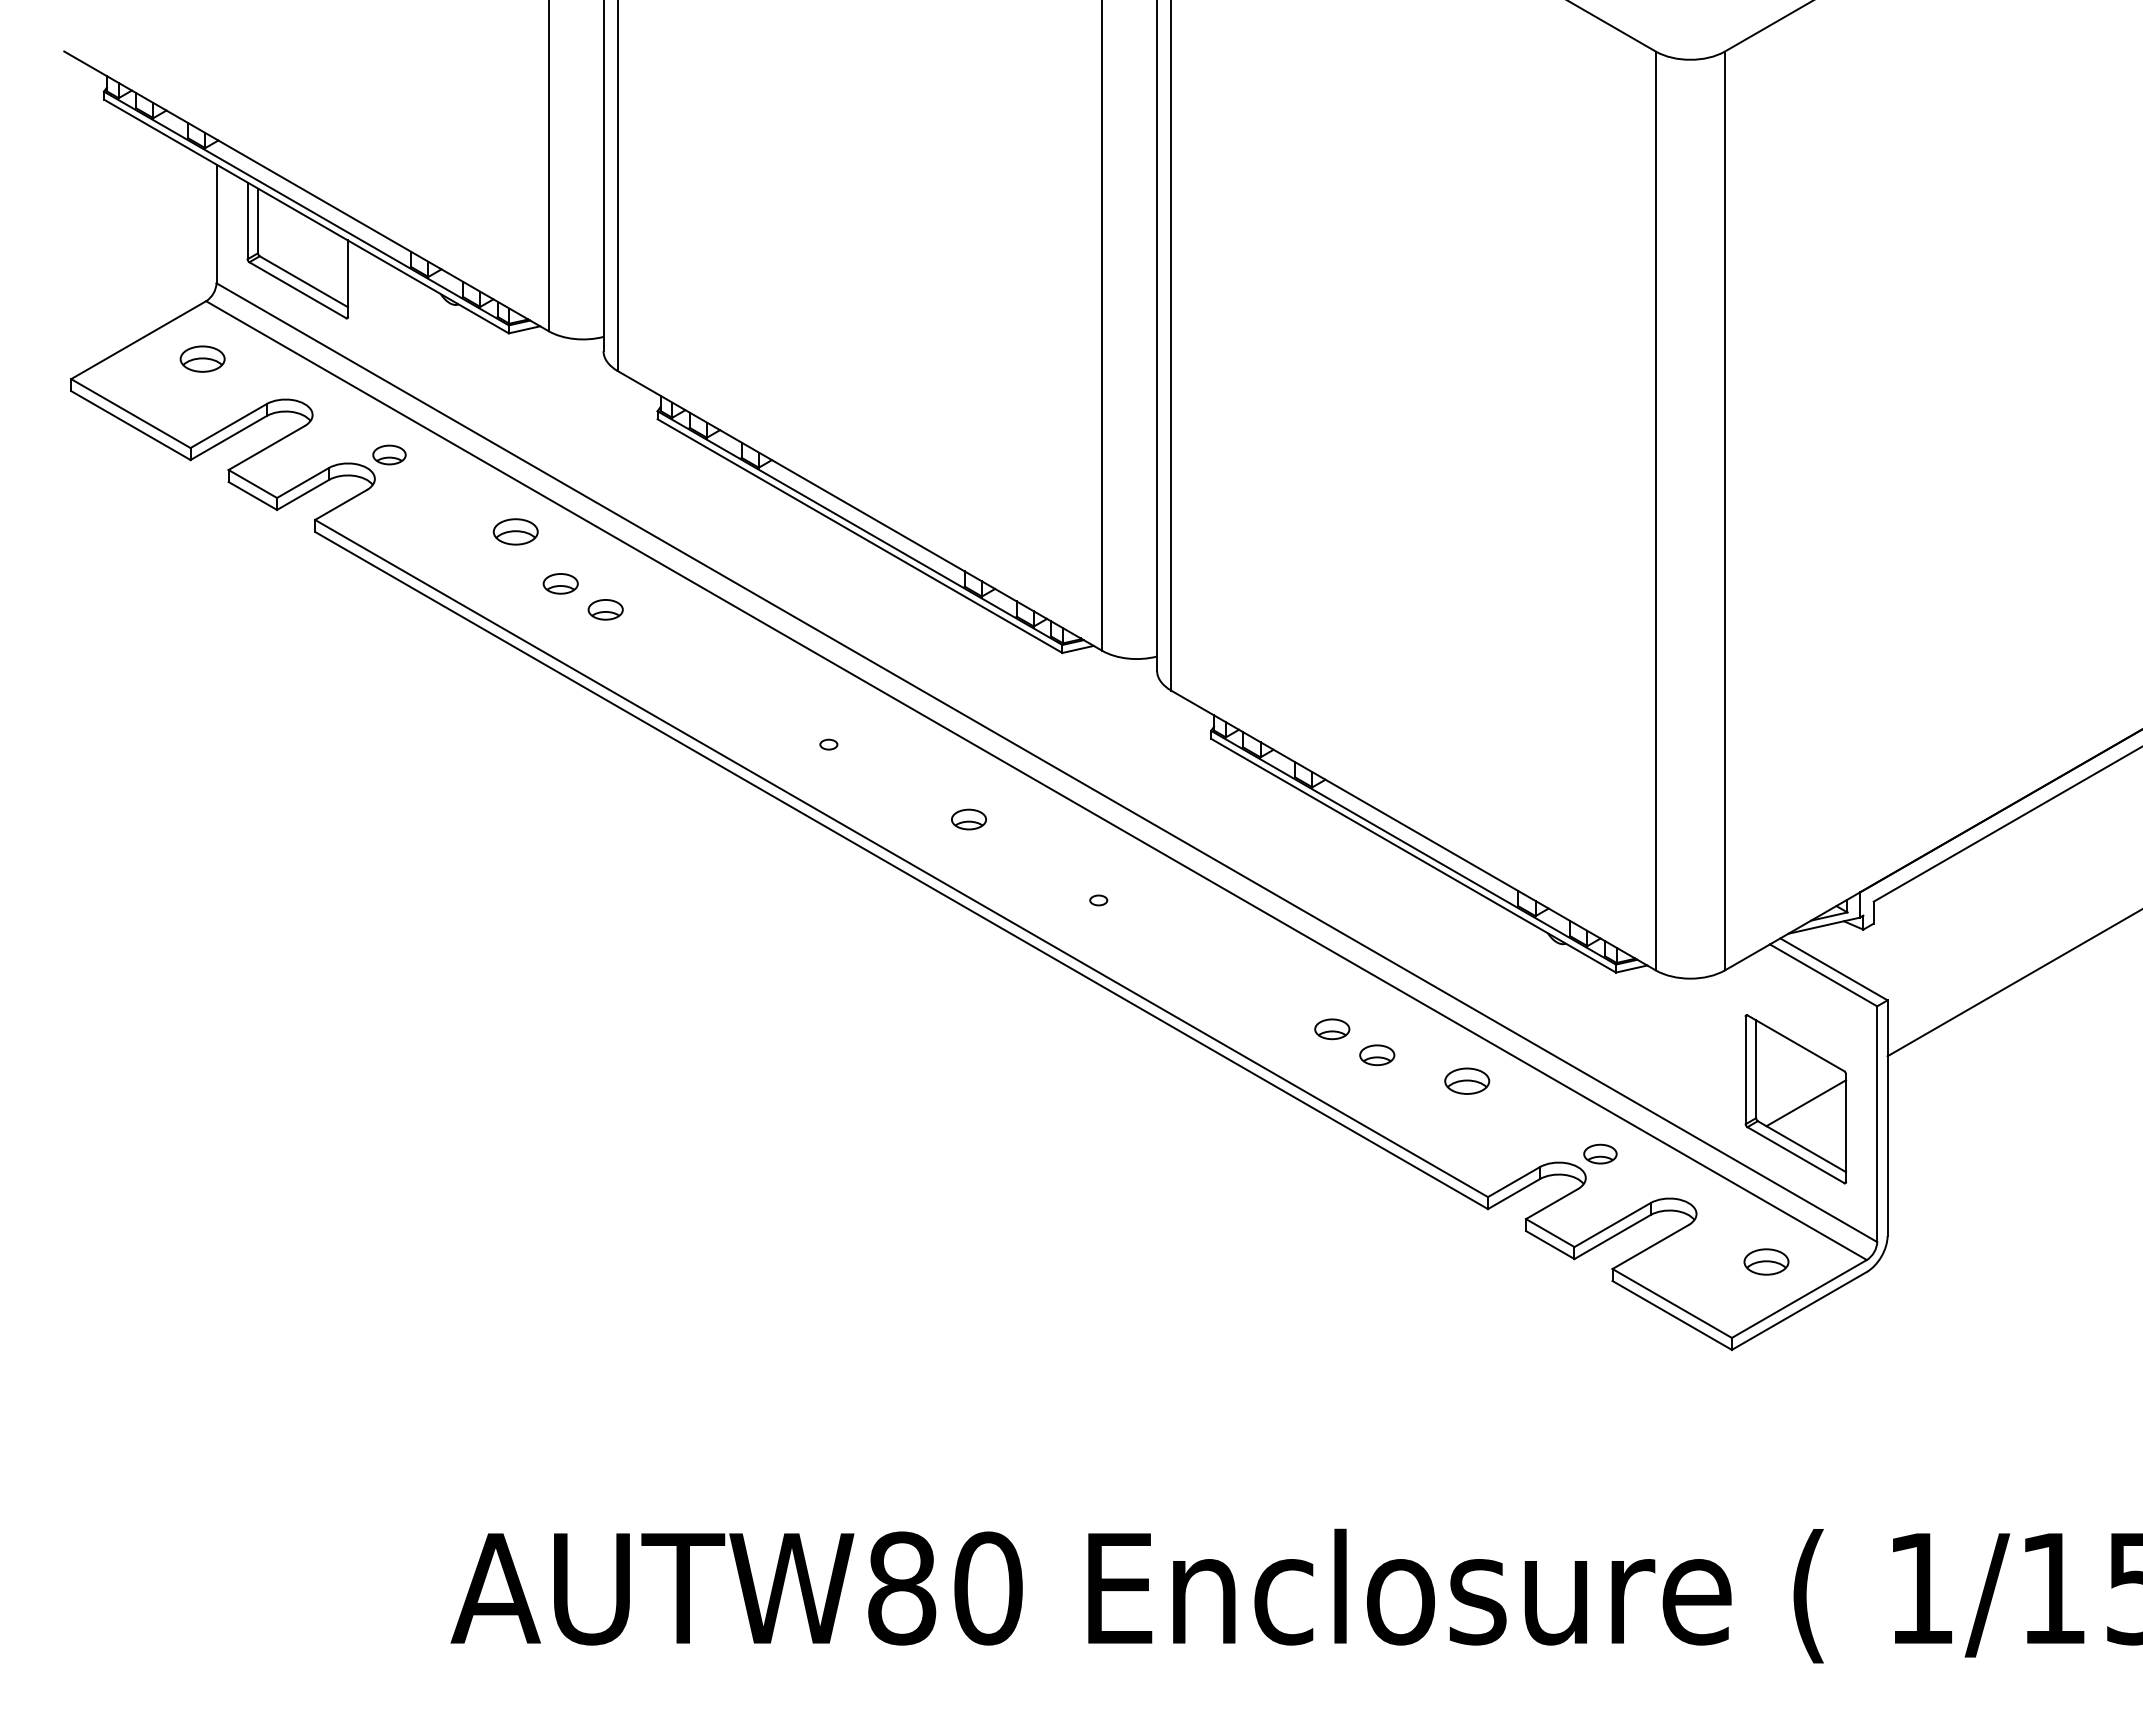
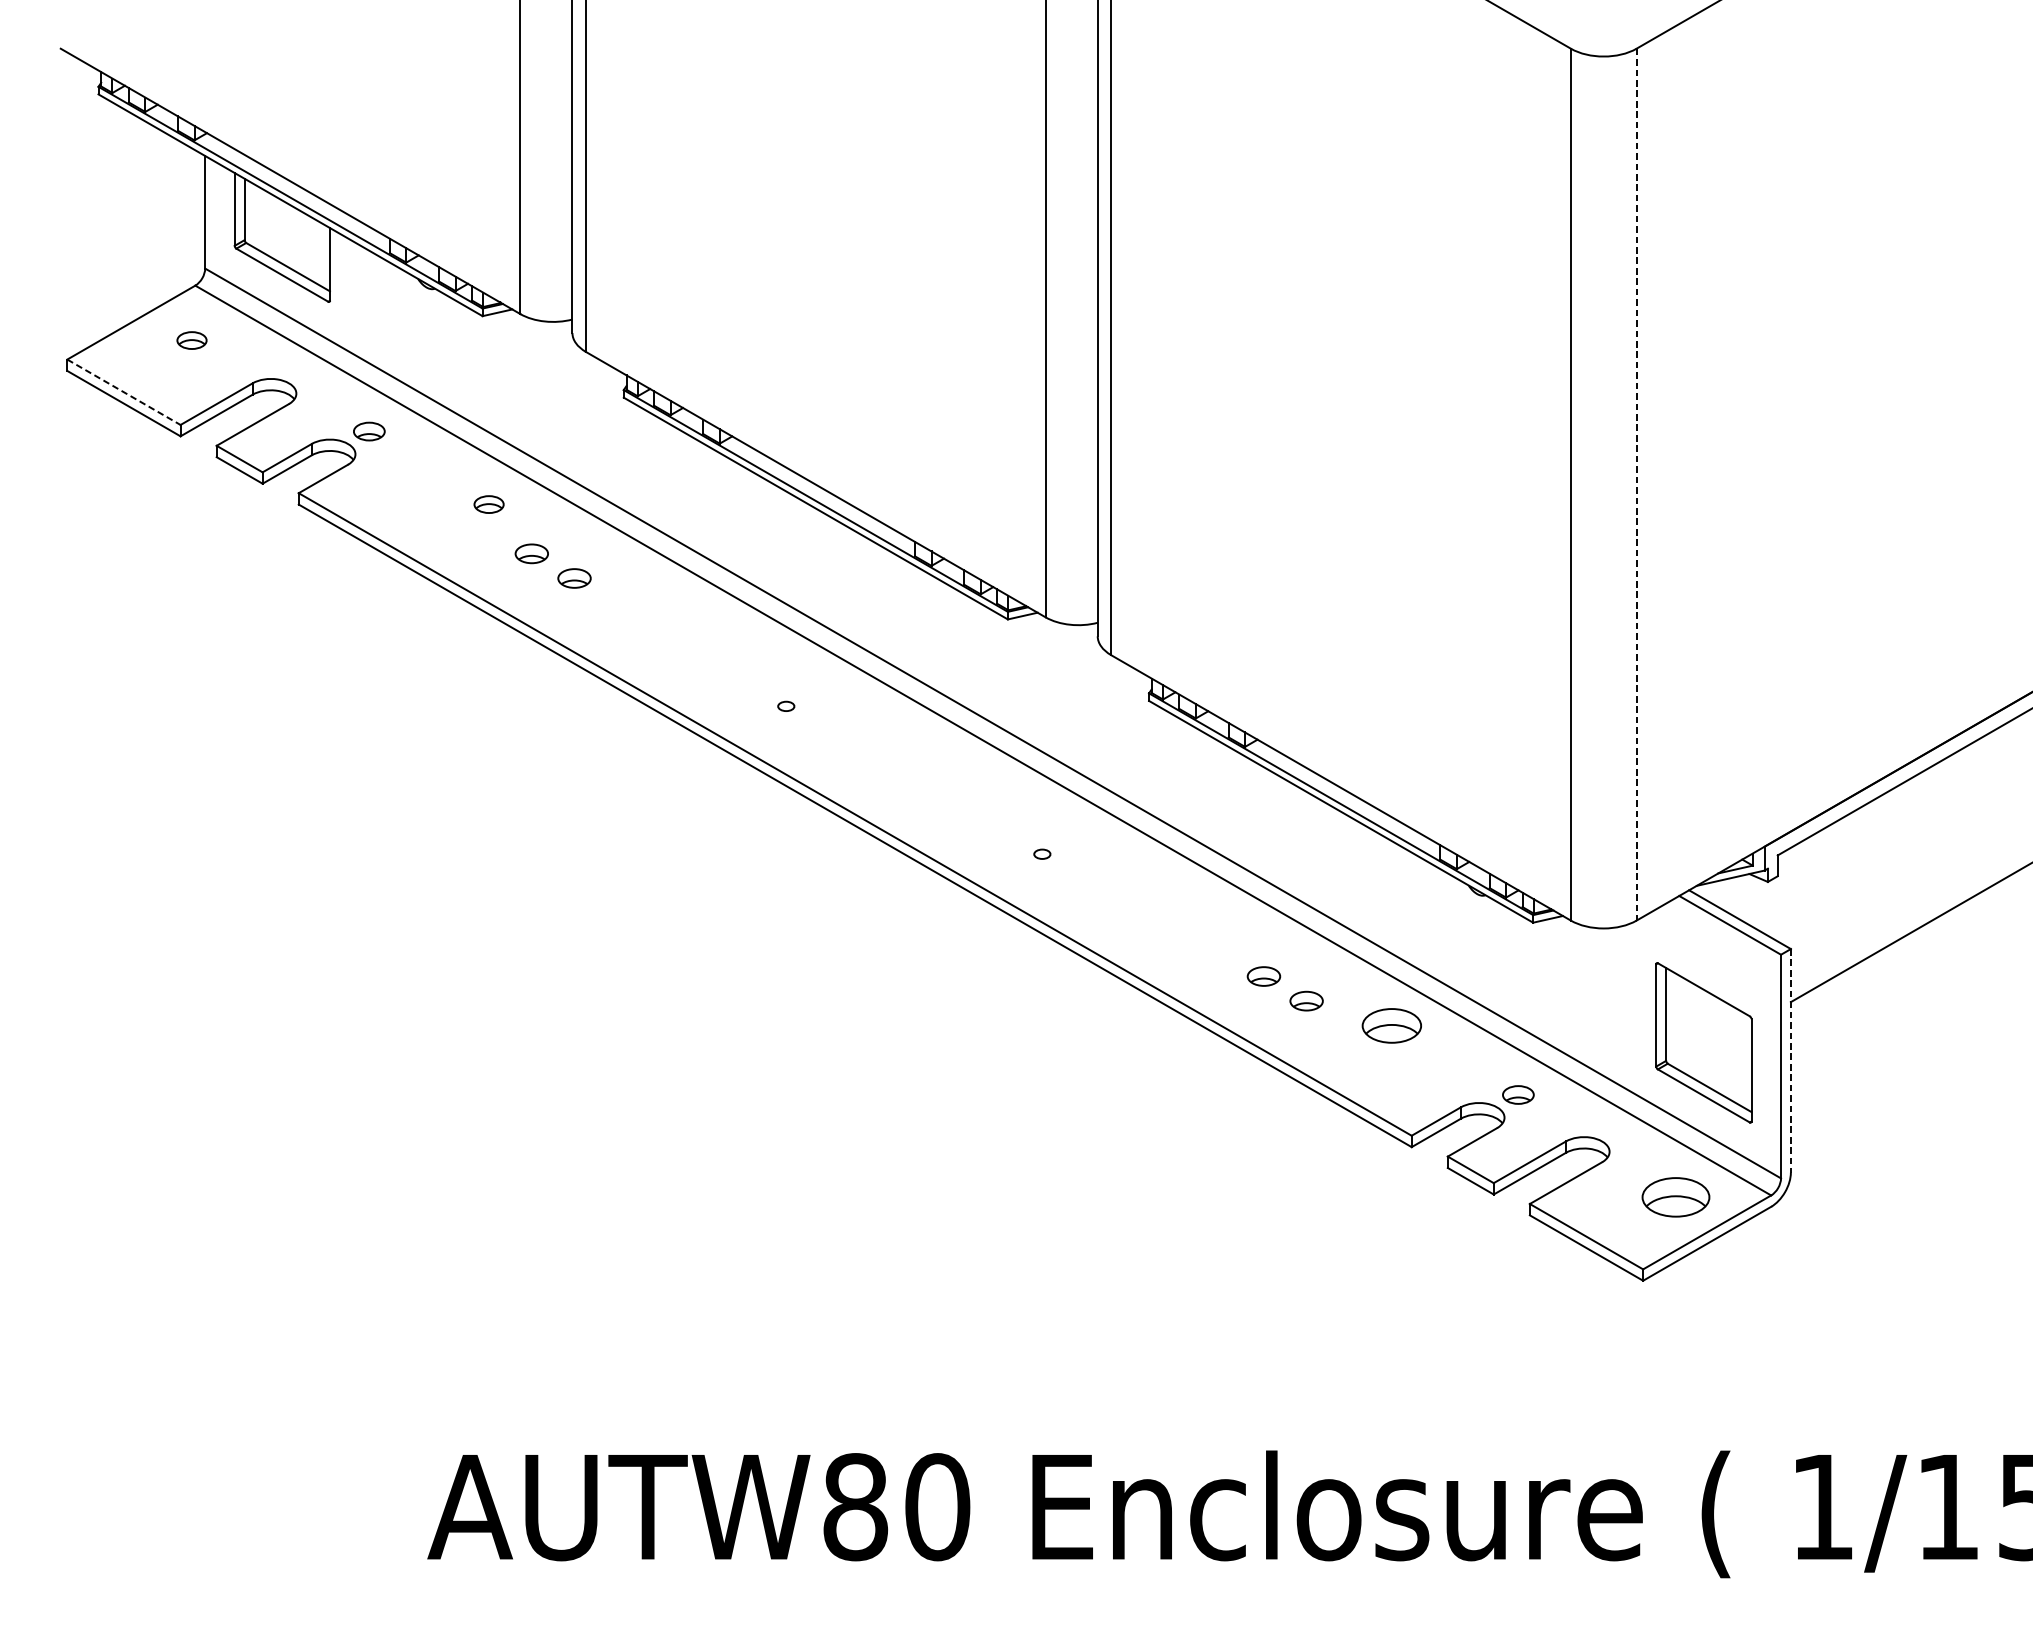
part: (202, 358) -> (191, 339), size x0.7
line: (130, 413) -> (123, 392), solid -> dashed
line: (1724, 511) -> (1636, 485), solid -> dashed
part: (515, 531) -> (488, 504), size x0.7
part: (968, 819) -> (918, 777), removed
part: (1467, 1080) -> (1392, 1025), size x1.4
line: (1806, 1103) -> (1713, 1046), removed
line: (1887, 1118) -> (1790, 1061), solid -> dashed
part: (1766, 1261) -> (1675, 1196), size x1.6

